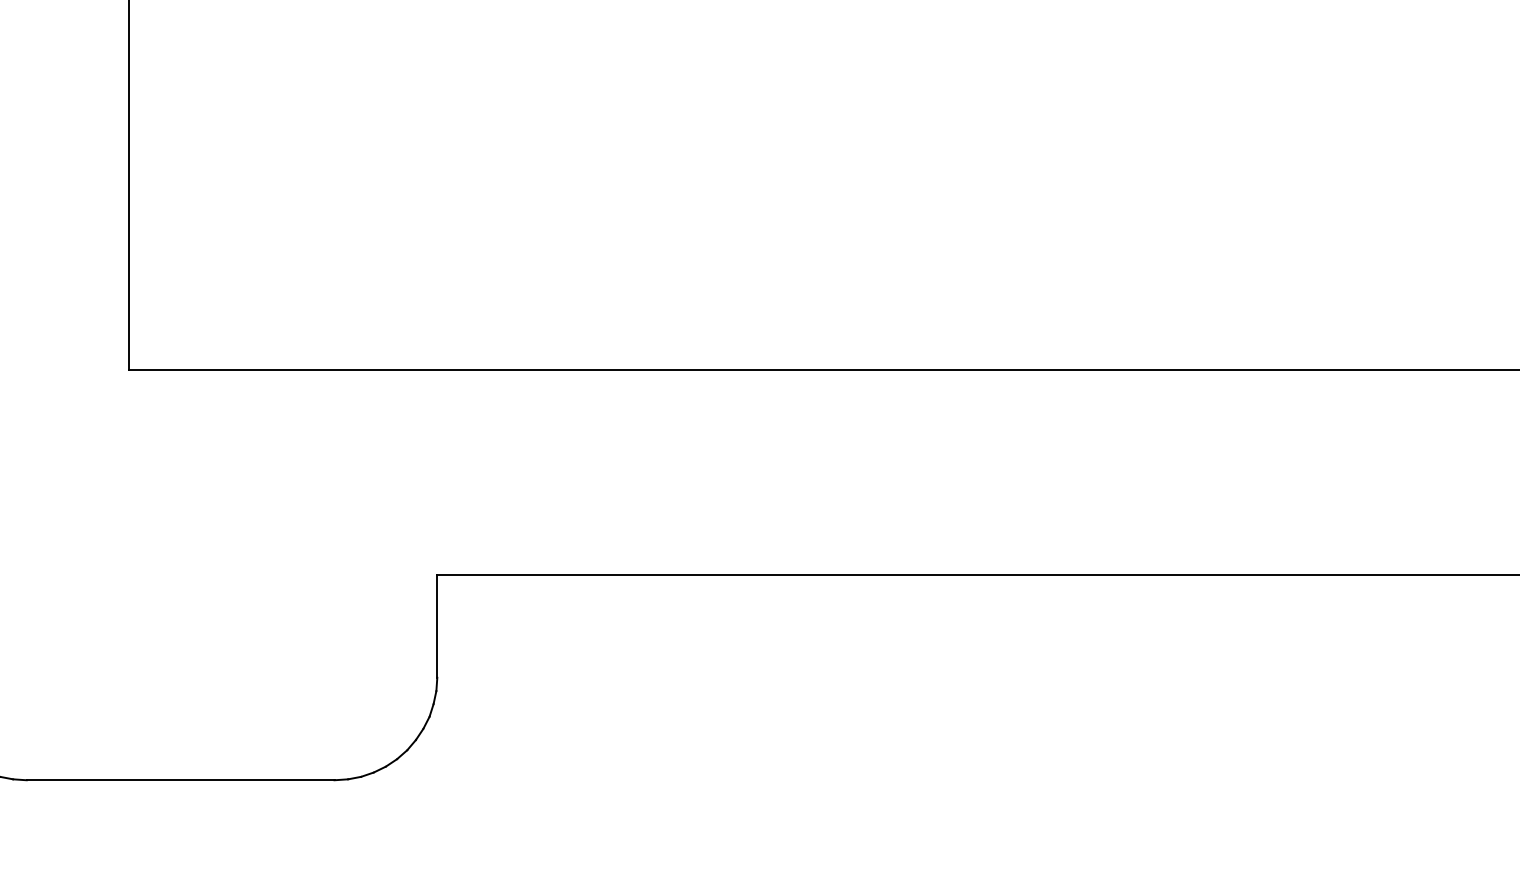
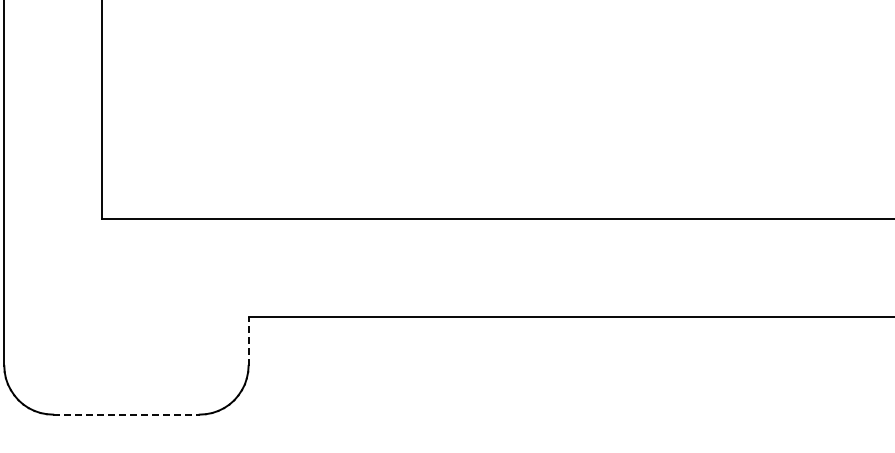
line: (437, 624) -> (248, 340), solid -> dashed
line: (180, 779) -> (126, 414), solid -> dashed

